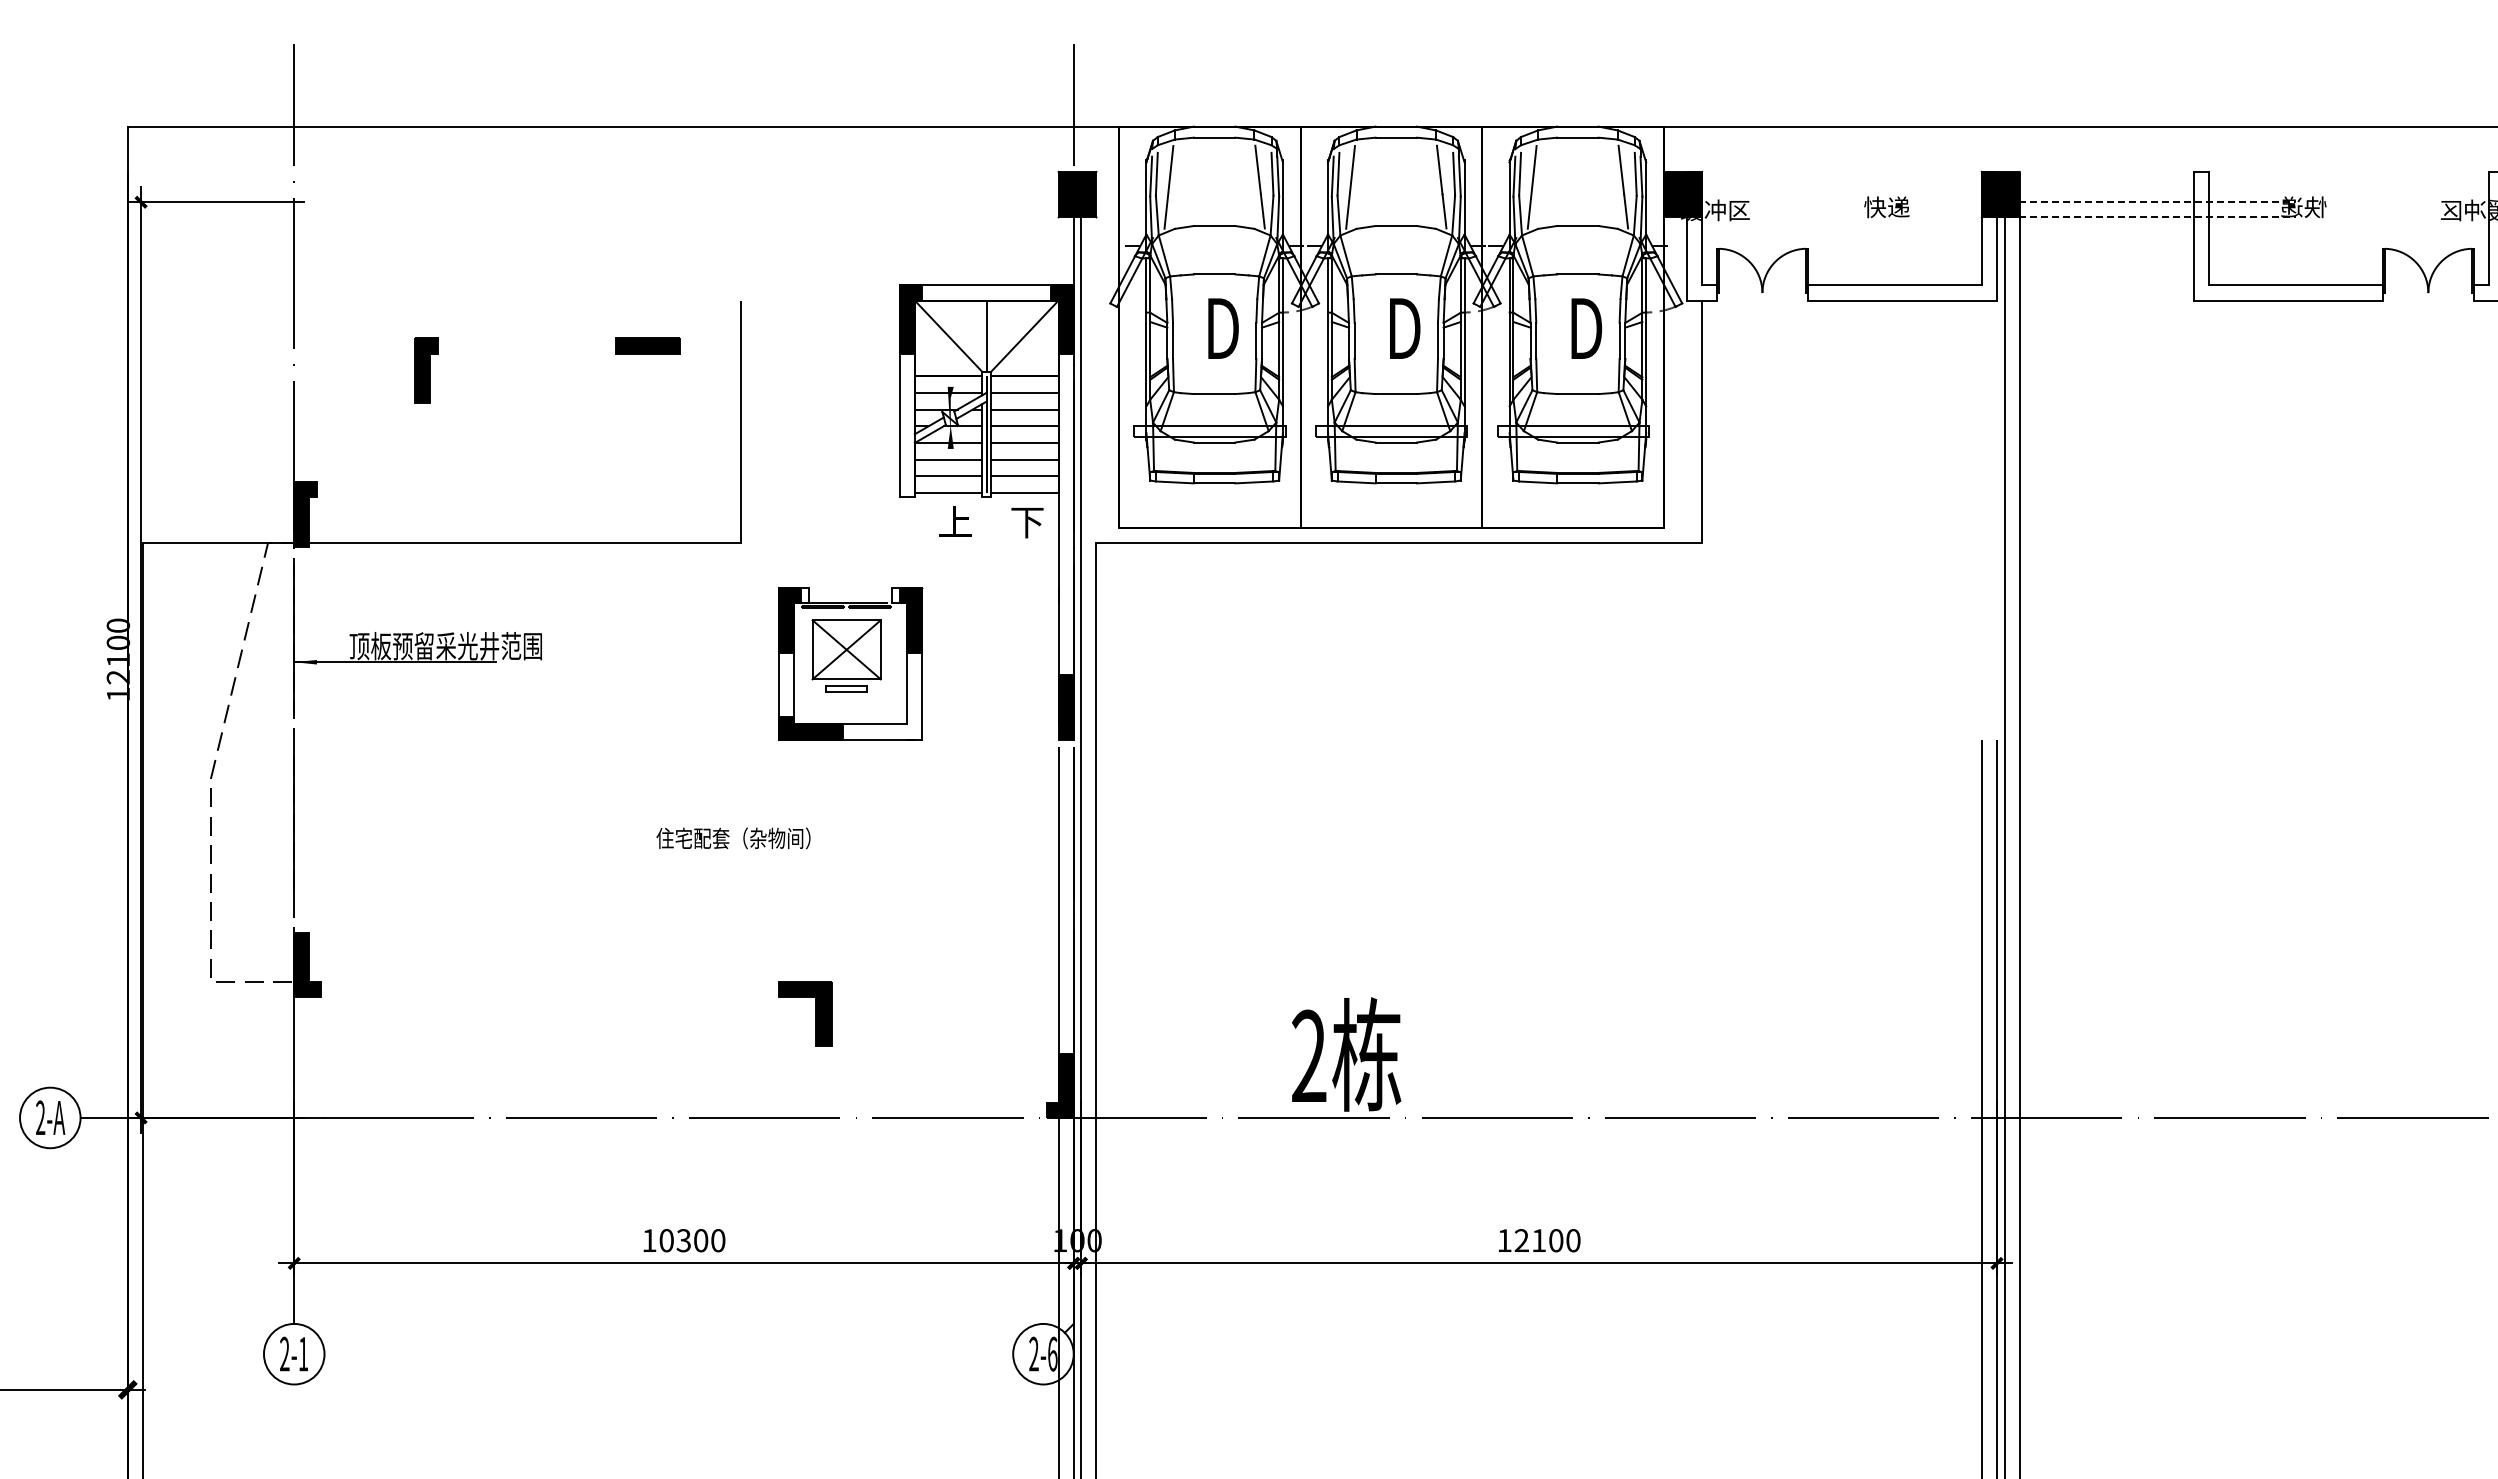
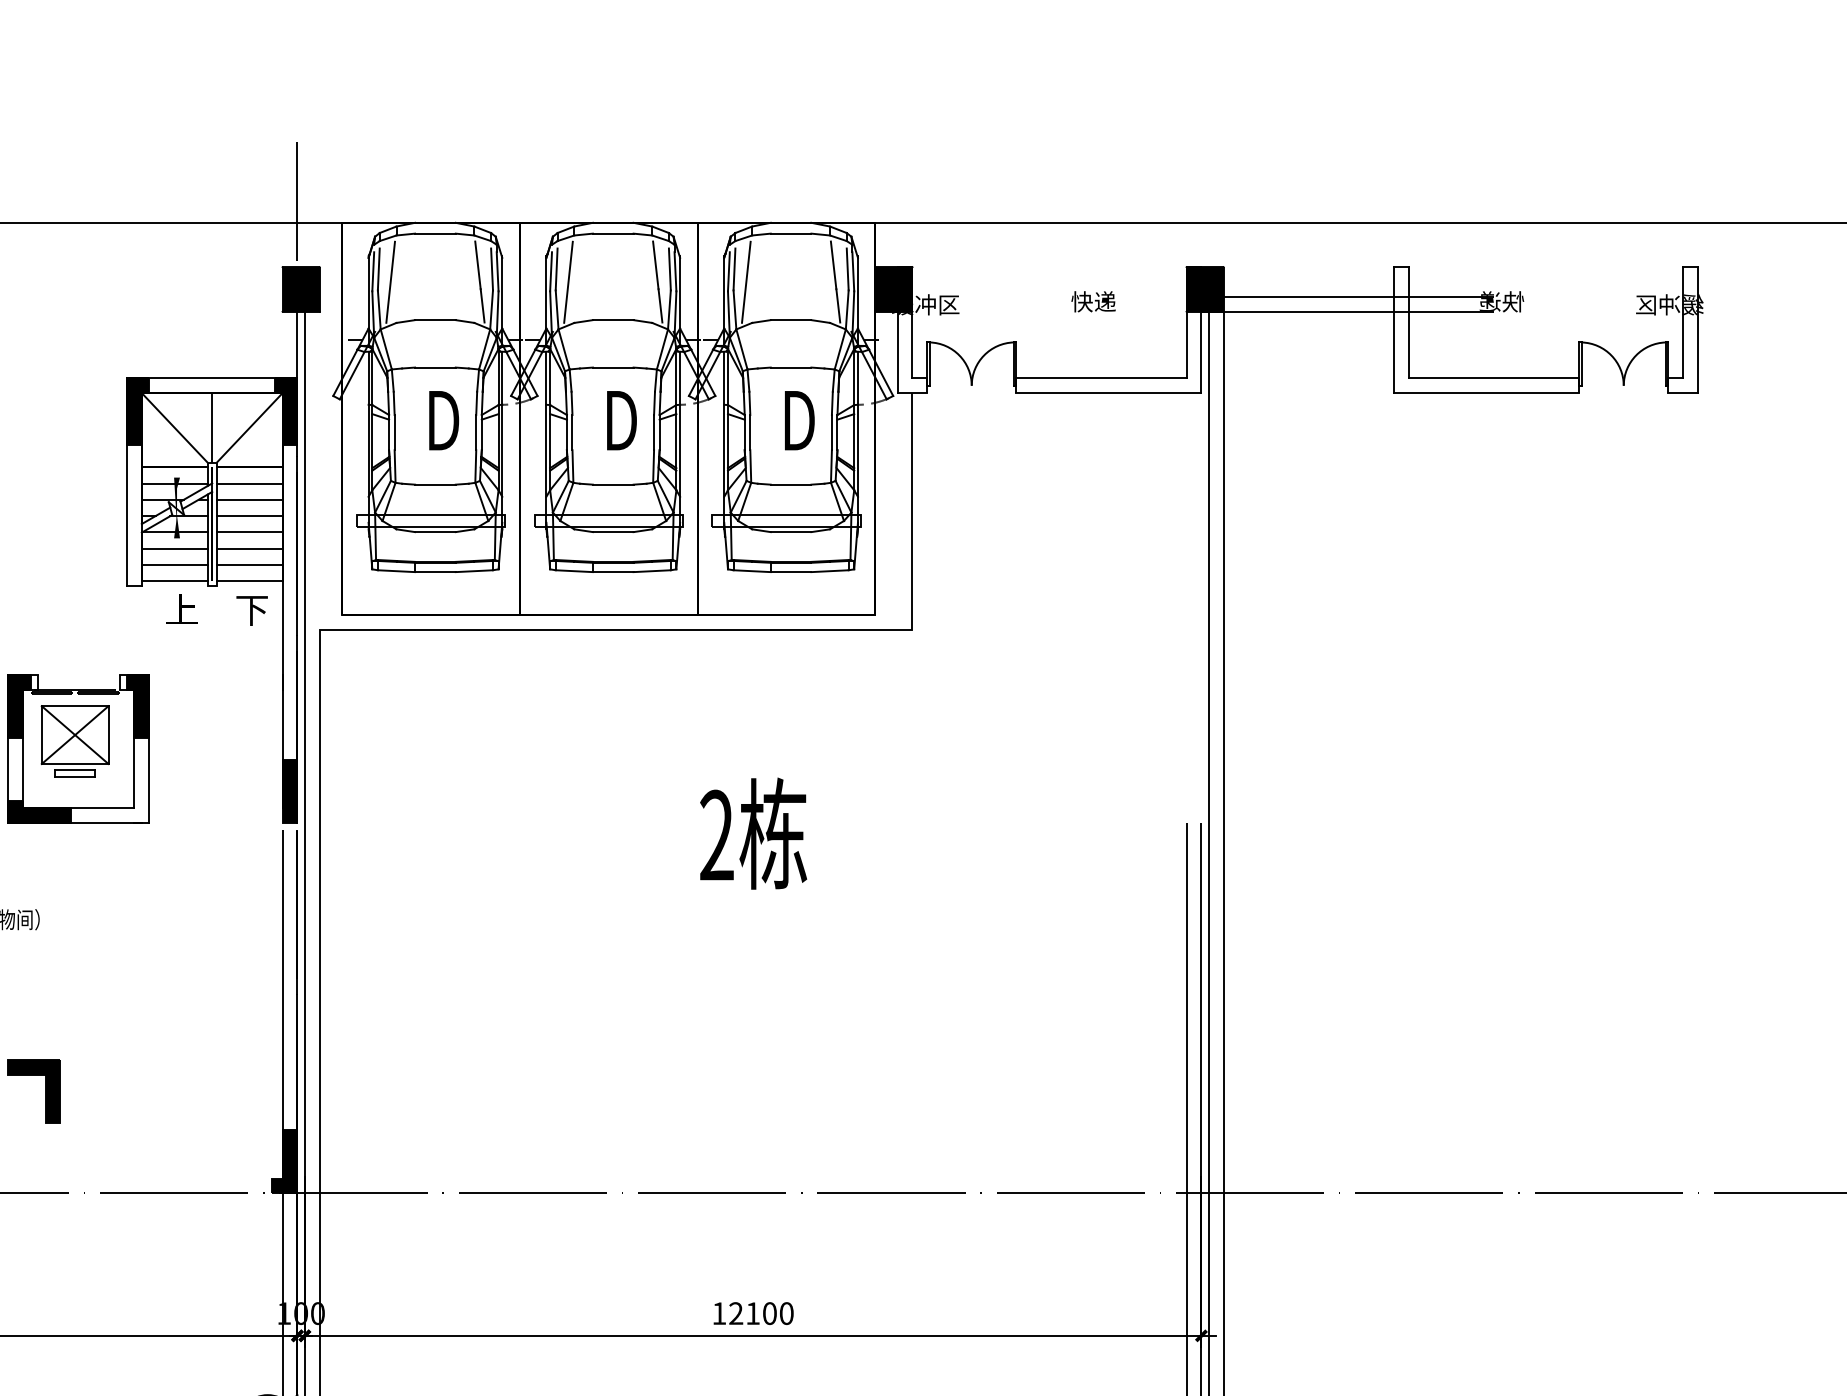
line: (2146, 202) -> (1347, 297), dashed -> solid
line: (2146, 217) -> (1347, 311), dashed -> solid
text: (1346, 1054) -> (753, 833), moved

